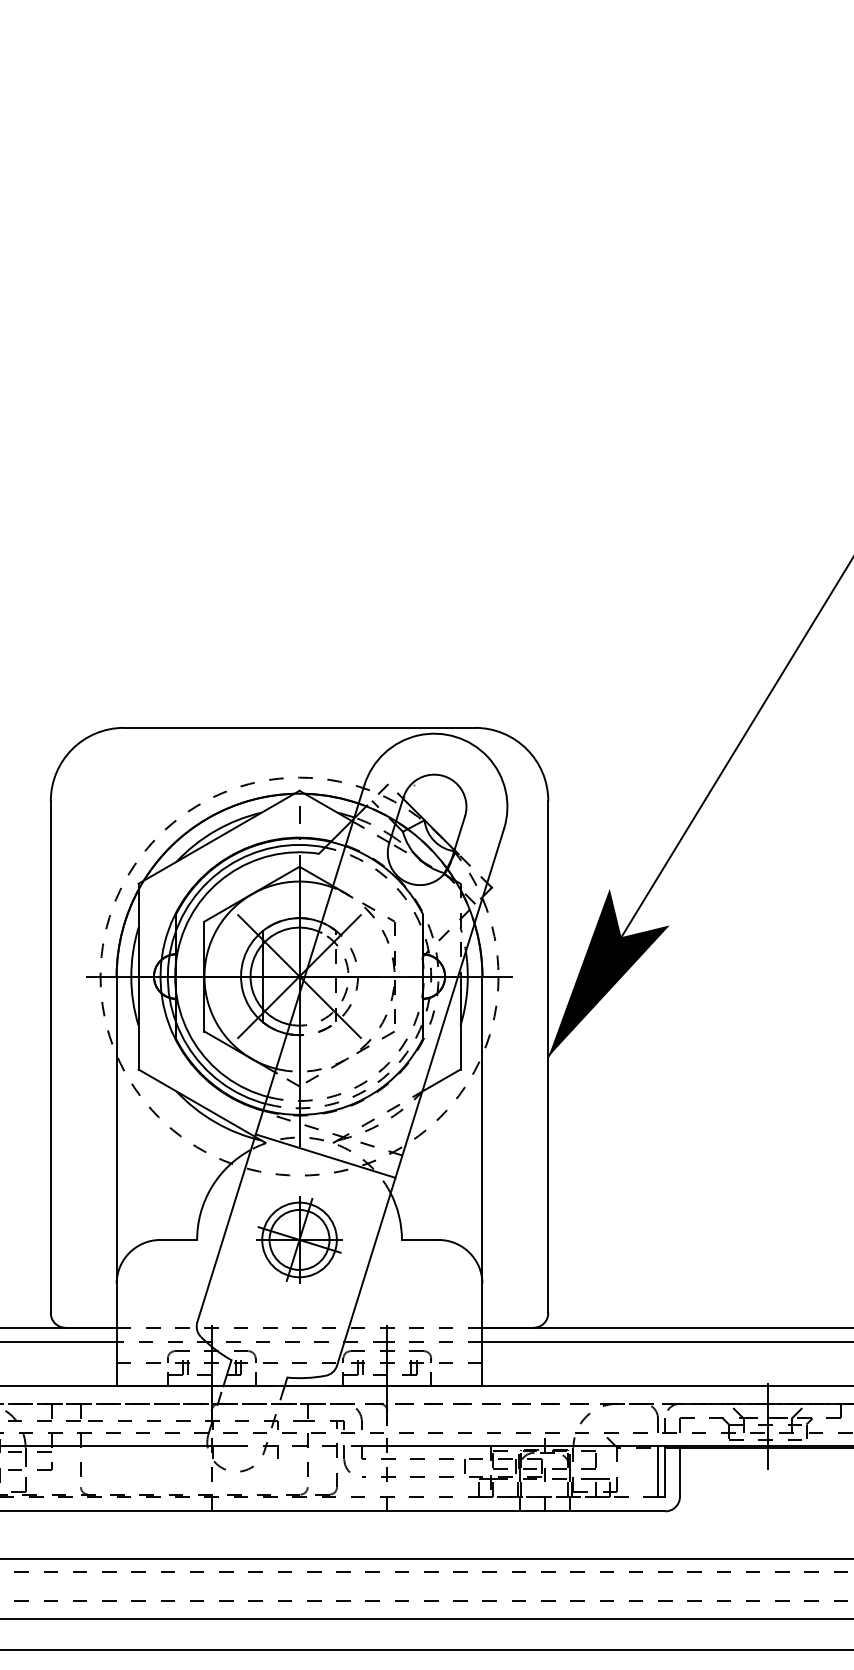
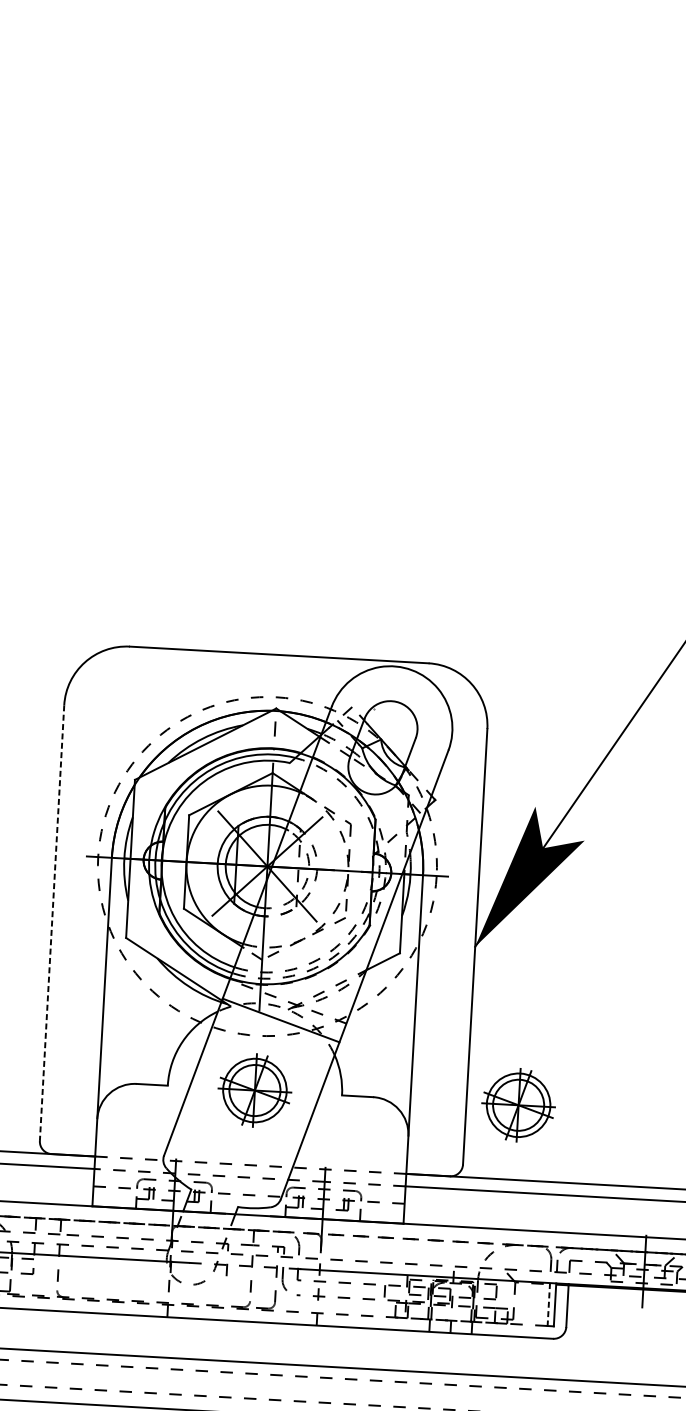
line: (50, 1057) -> (51, 923), solid -> dashed
part: (609, 1239) -> (518, 1104), added
line: (658, 1471) -> (549, 1304), solid -> dashed

